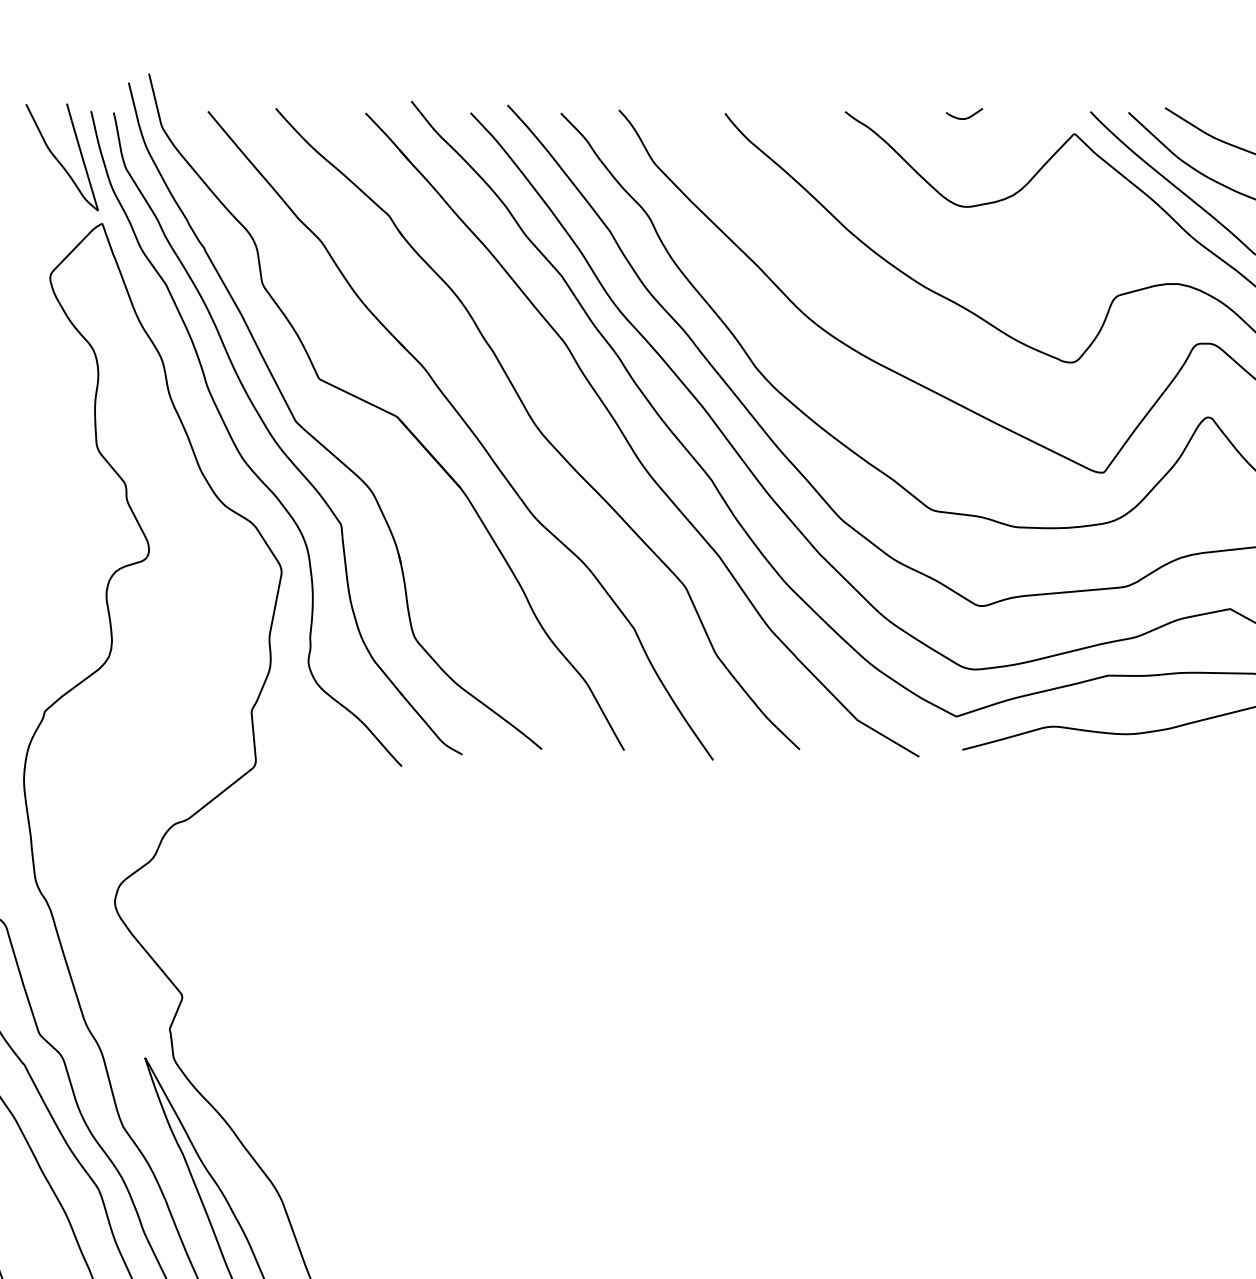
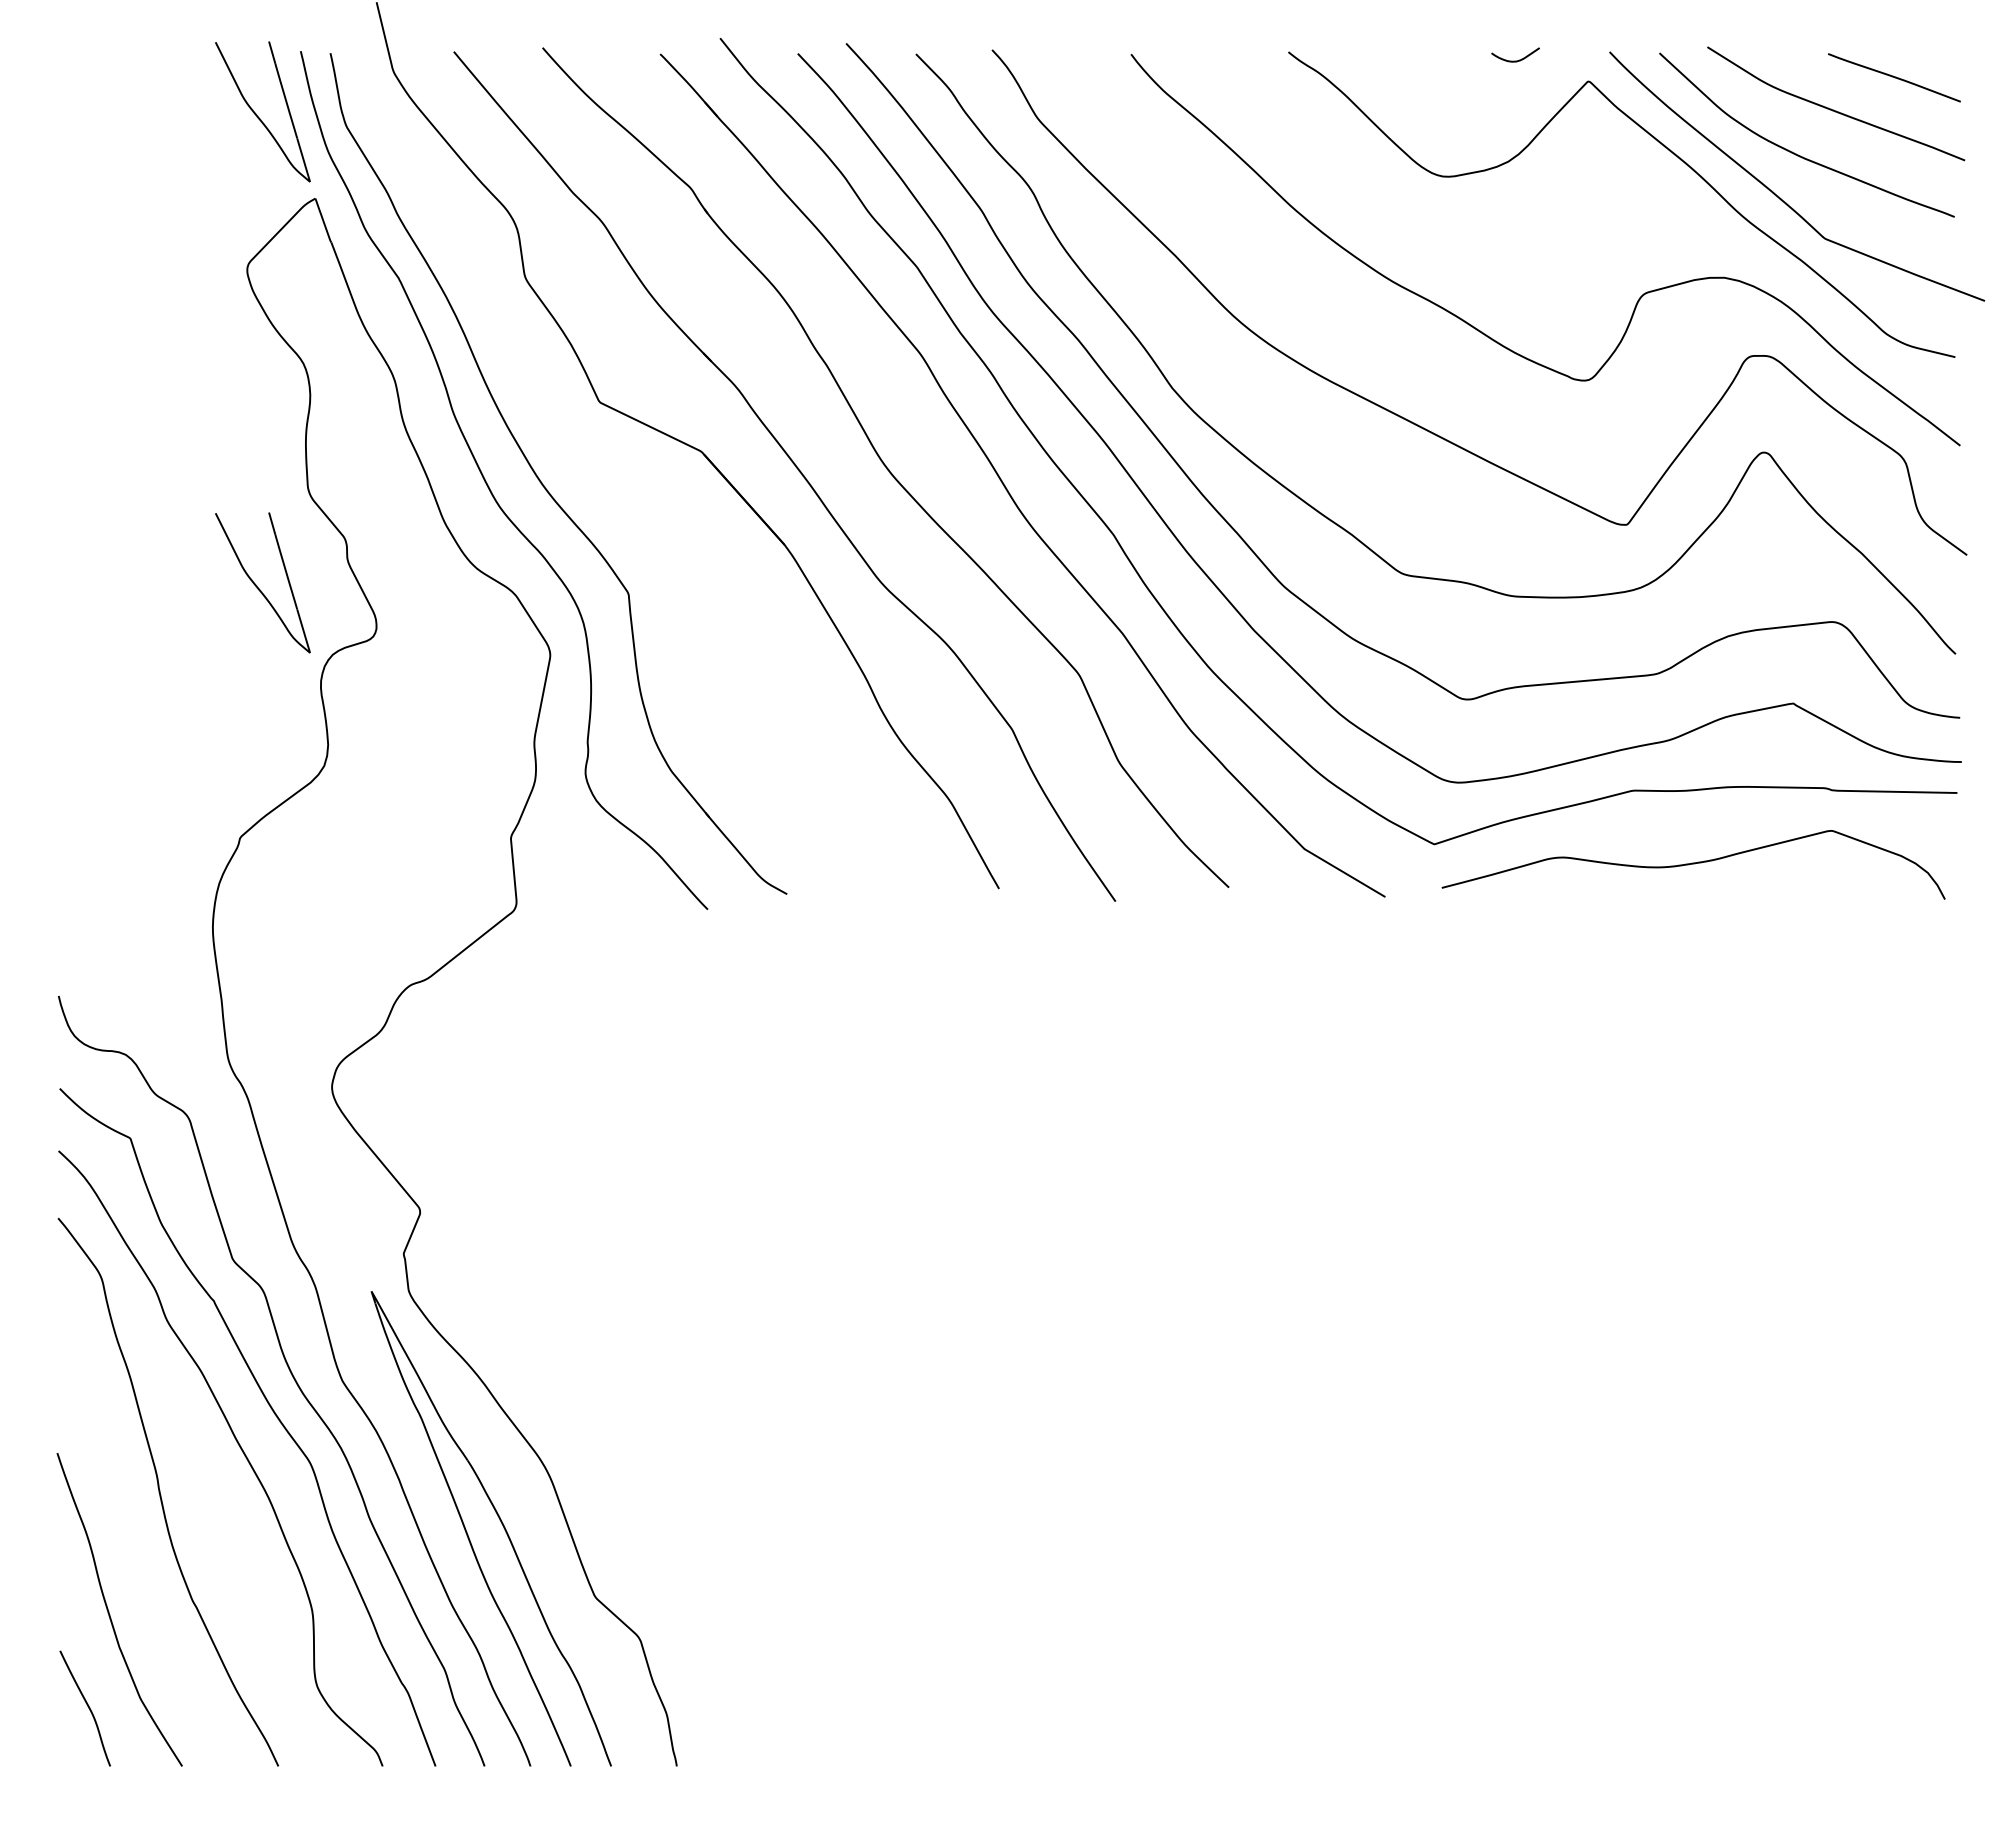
curve: (964, 118) -> (1515, 60), moved
part: (314, 437) -> (593, 478), removed
part: (57, 518) -> (256, 584), added

